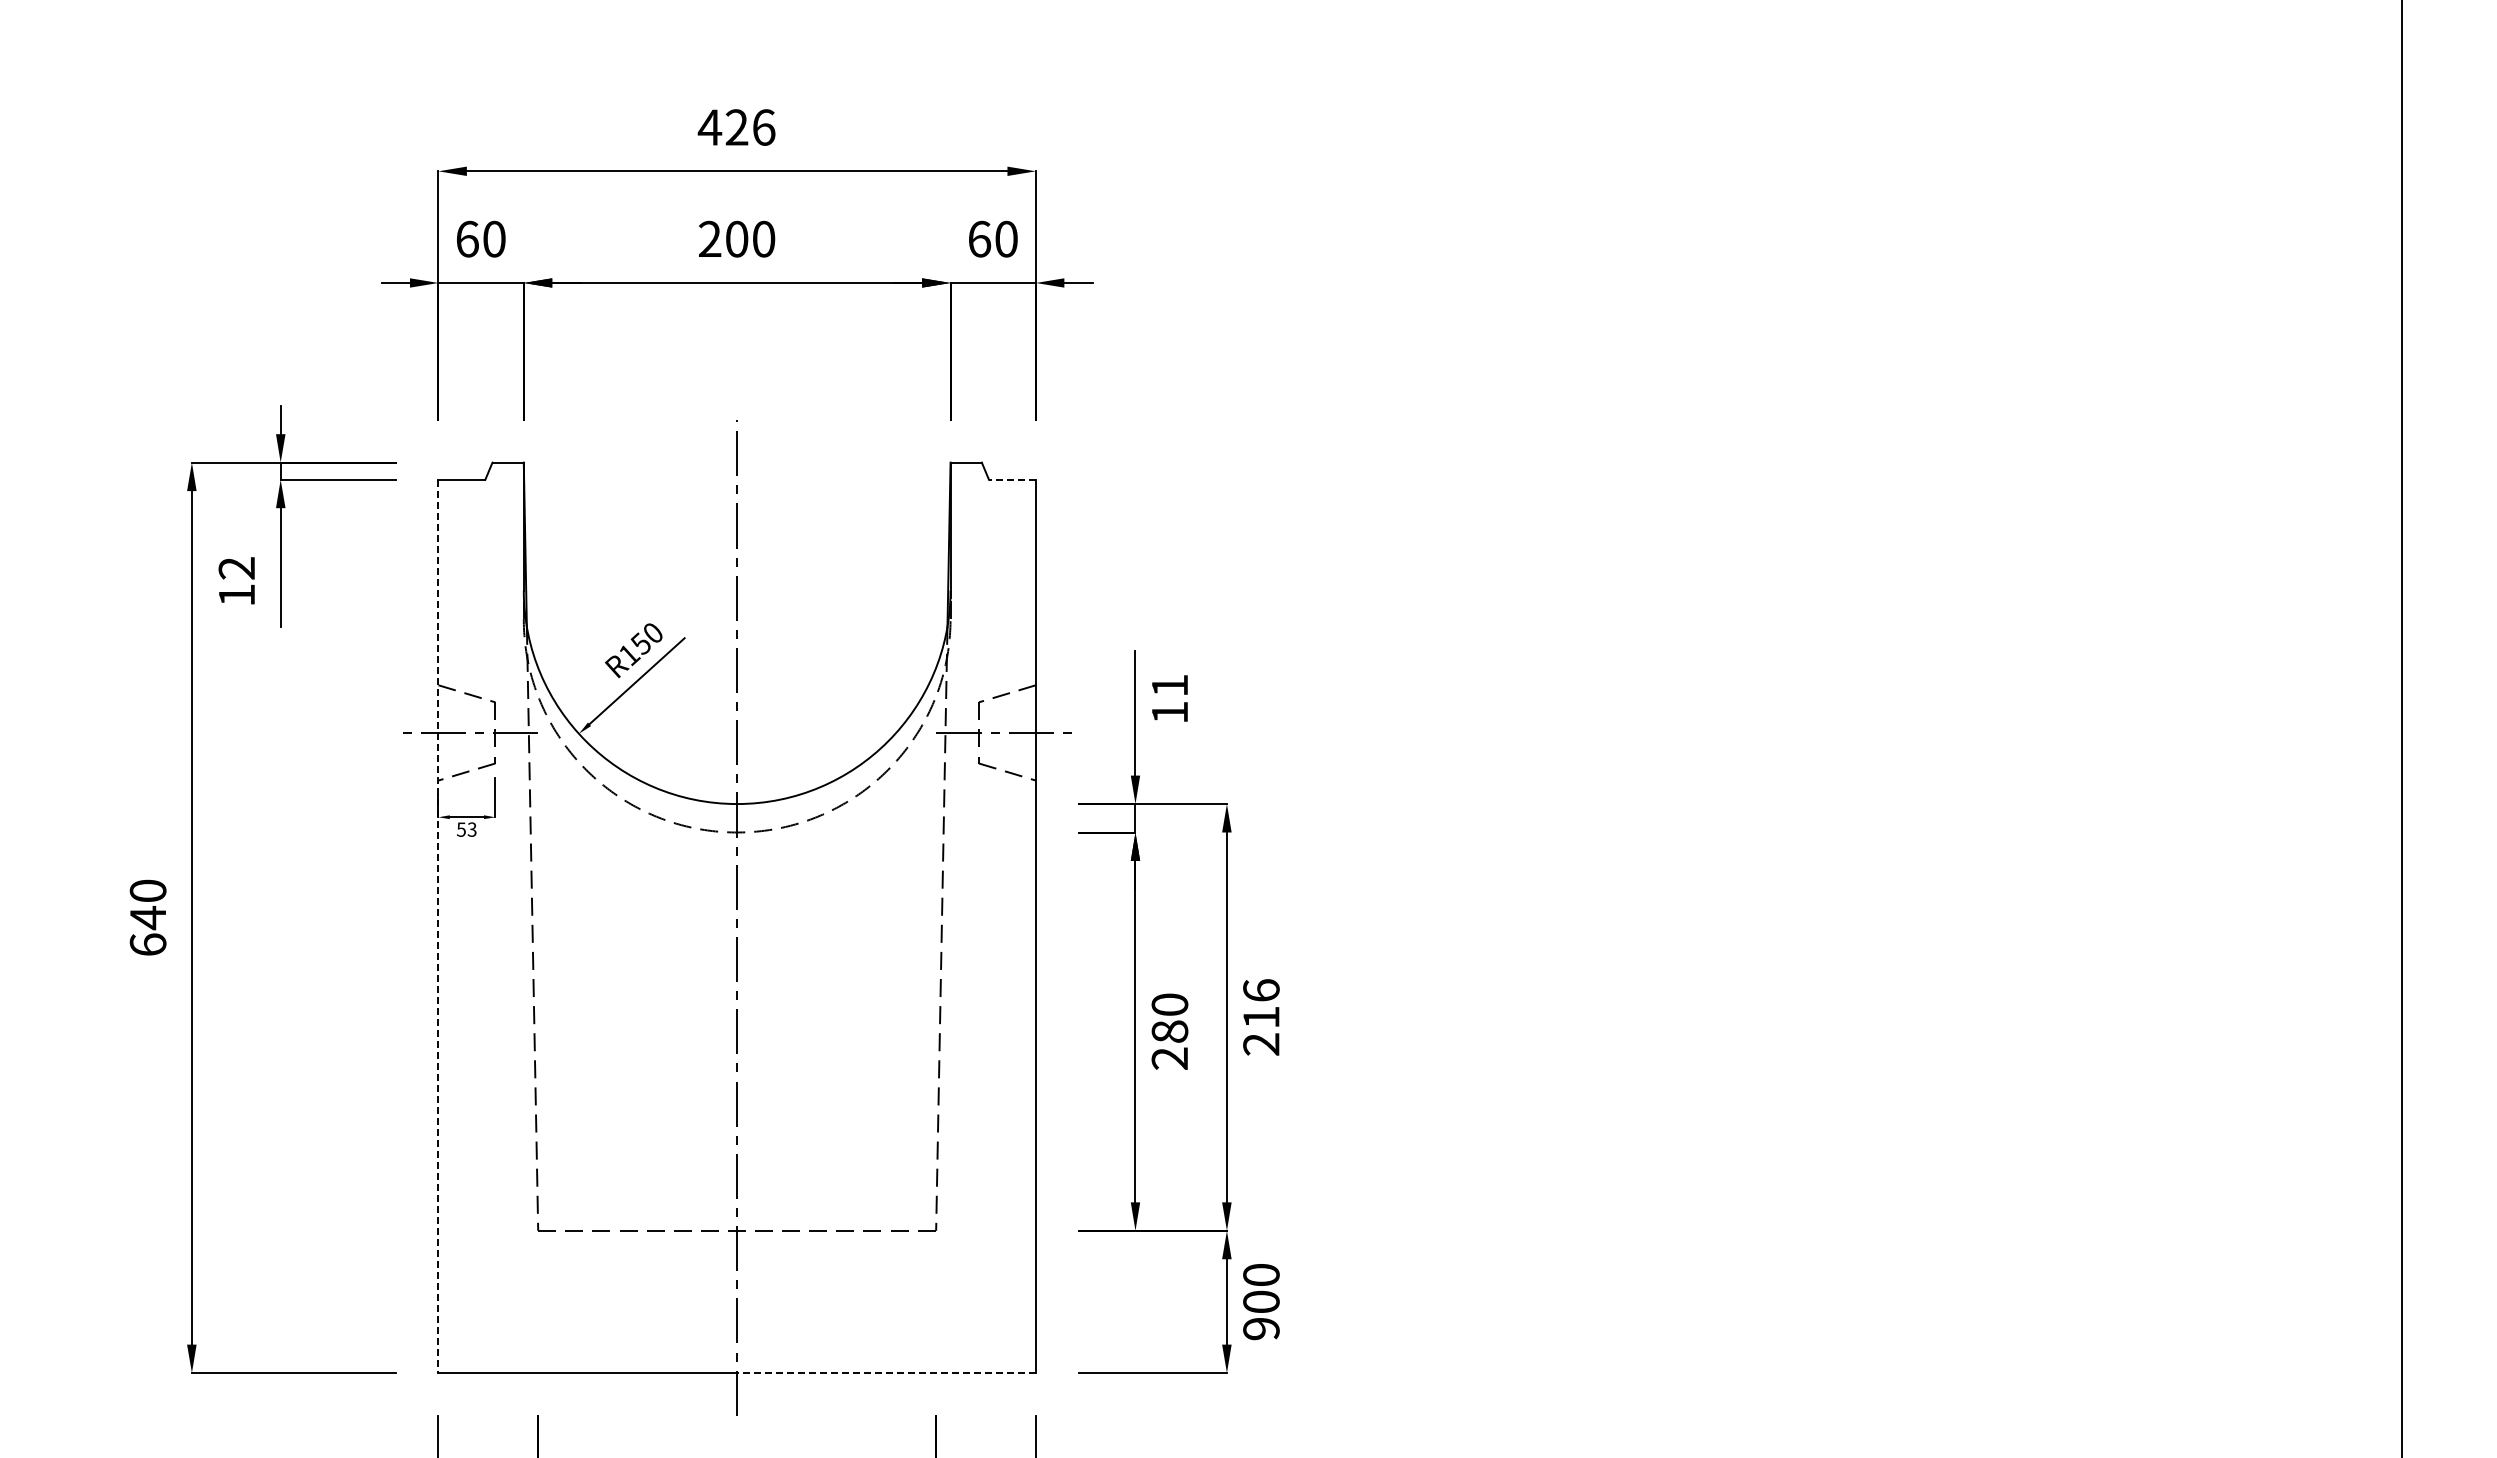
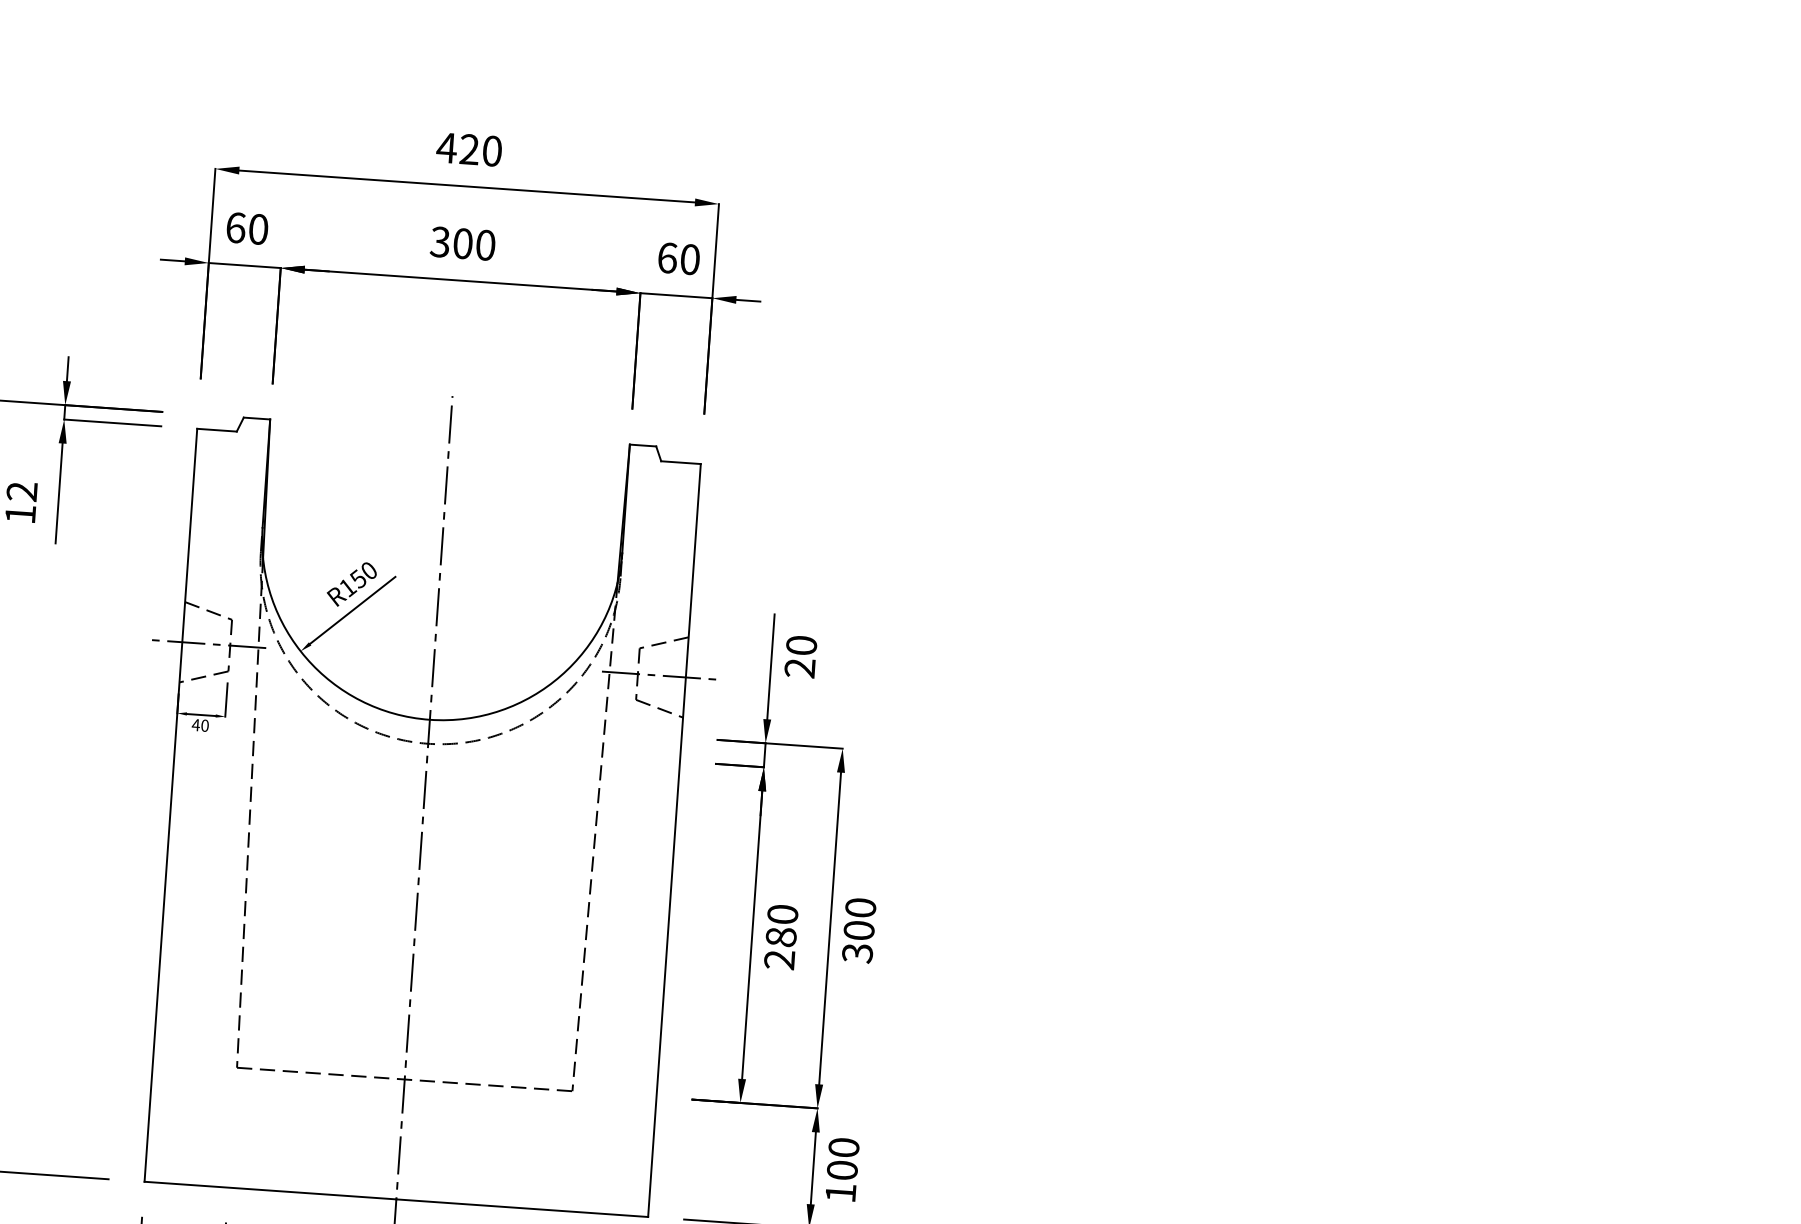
text: (764, 127) -> (492, 151), 426 -> 420
text: (709, 239) -> (439, 242), 200 -> 300
line: (1011, 479) -> (680, 462), dashed -> solid
text: (1169, 698) -> (800, 656), 11 -> 20
text: (466, 829) -> (200, 725), 53 -> 40
line: (438, 926) -> (170, 805), dashed -> solid
text: (1261, 1017) -> (859, 930), 216 -> 300
text: (1261, 1329) -> (840, 1193), 900 -> 100
line: (886, 1373) -> (522, 1208), dashed -> solid

